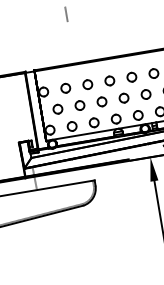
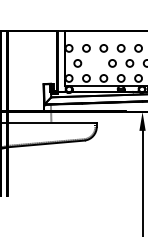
part: (79, 105) -> (94, 63), removed

